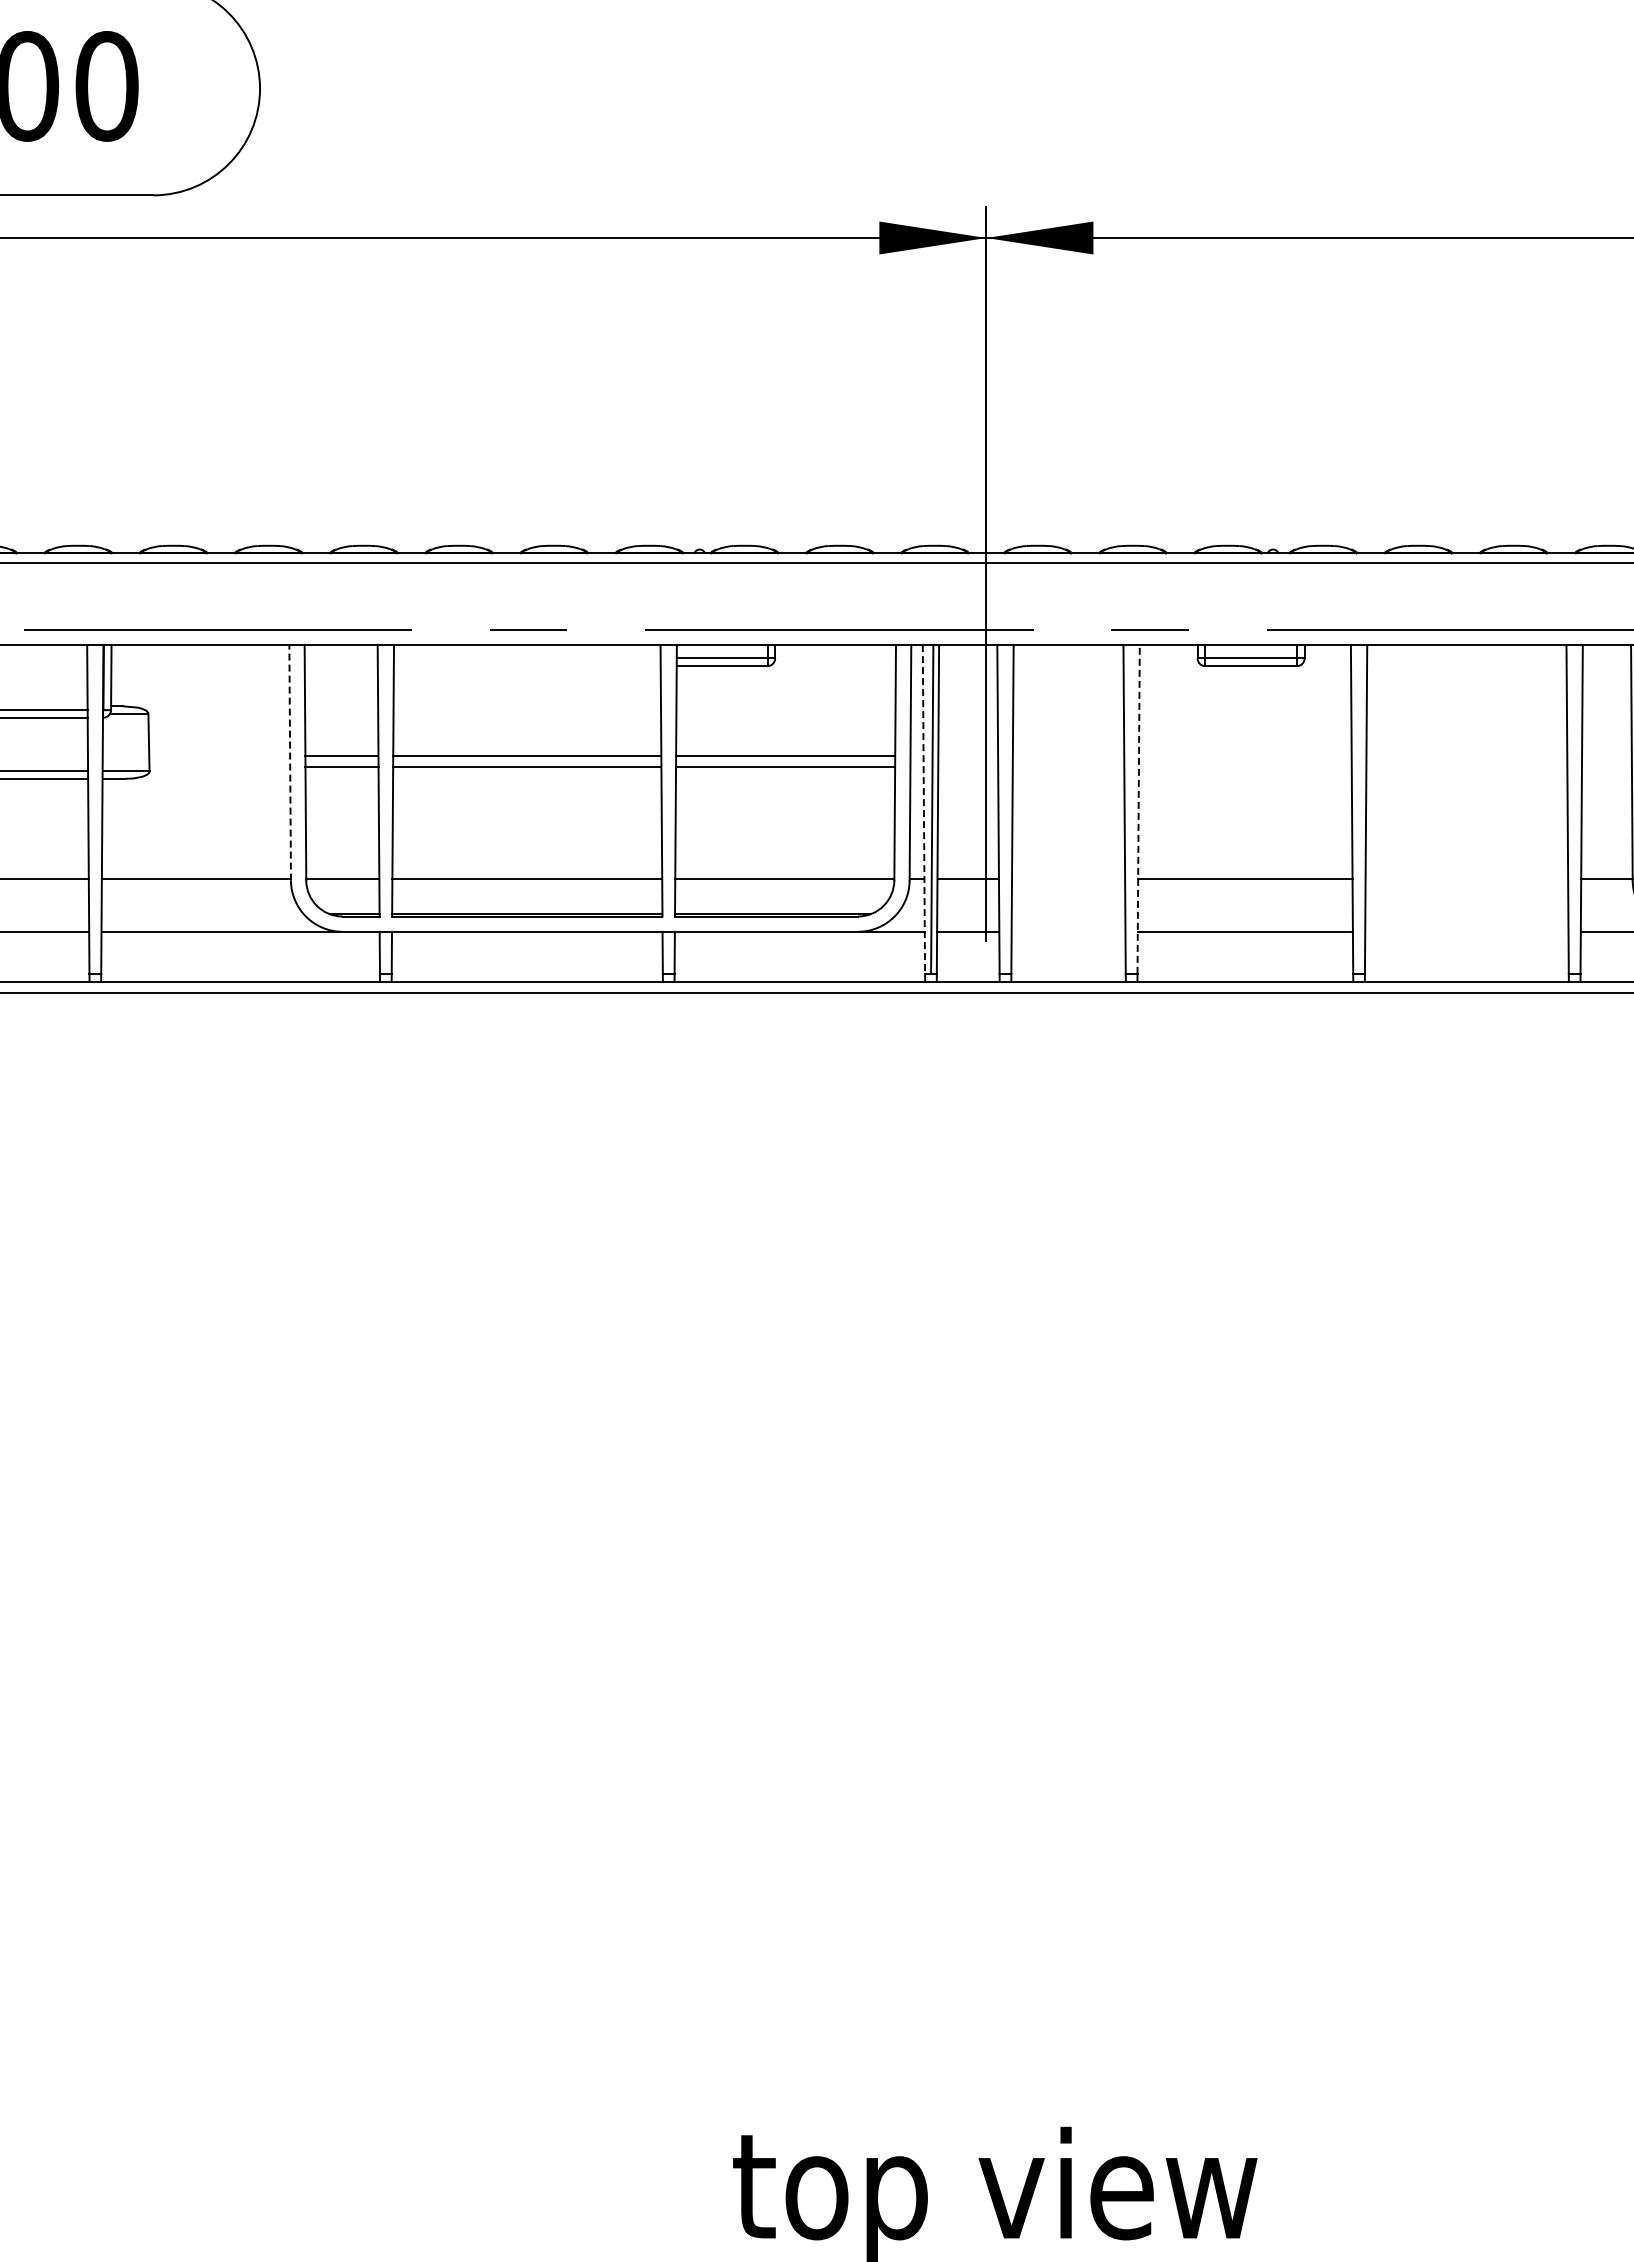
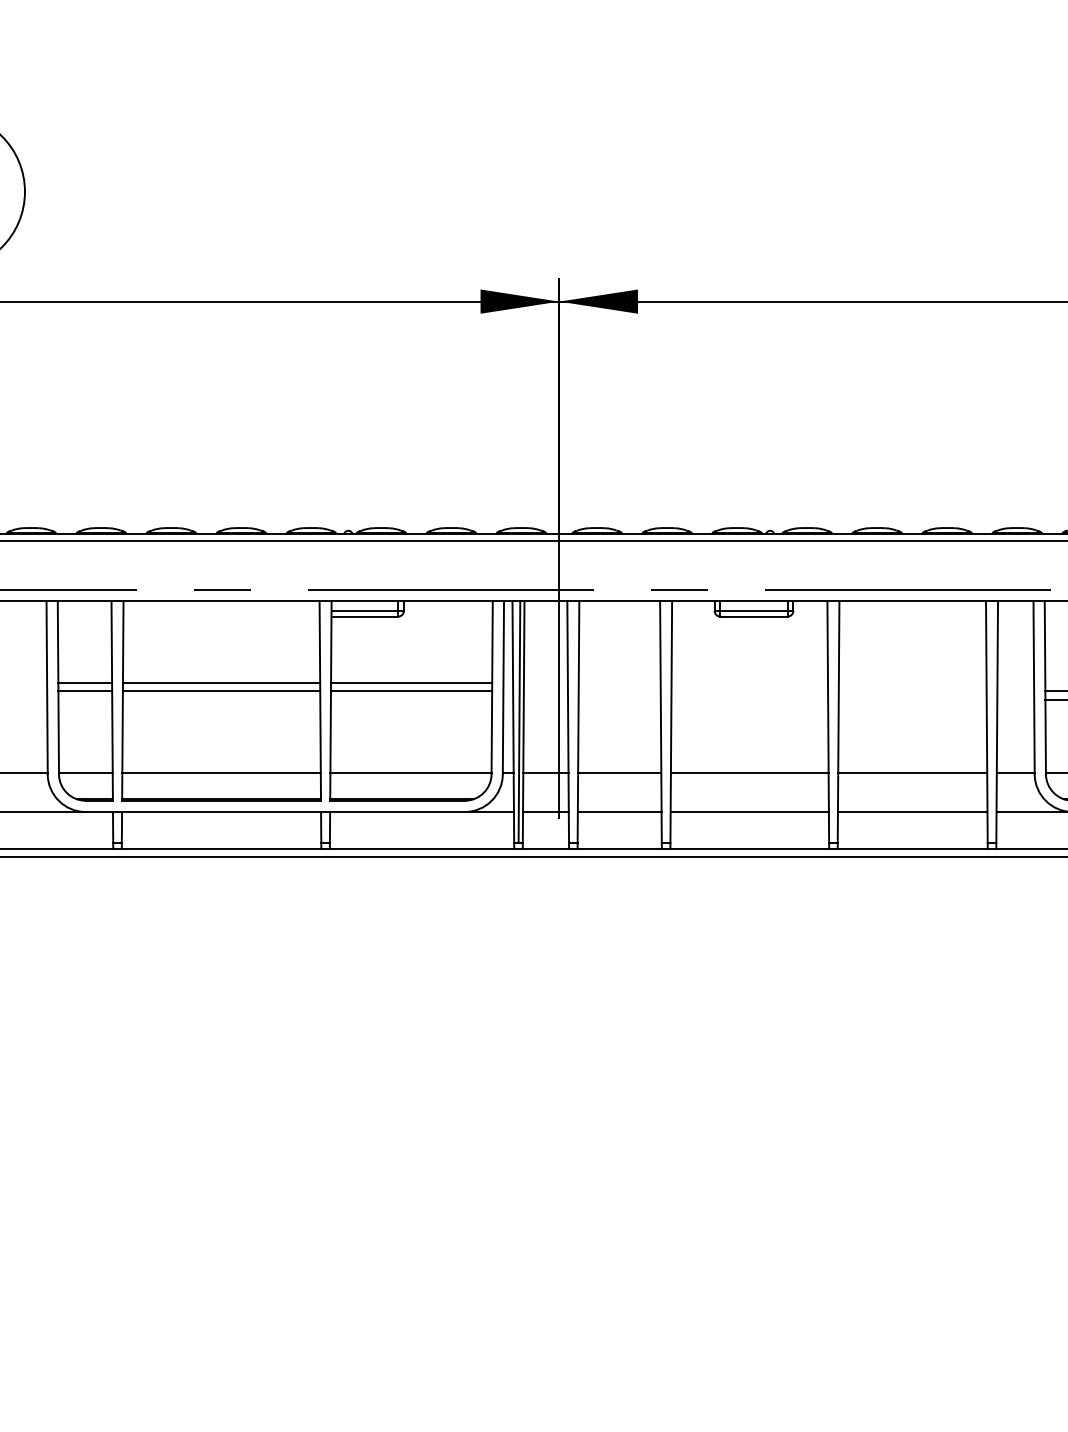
line: (290, 762) -> (47, 687), dashed -> solid
line: (1138, 808) -> (671, 721), dashed -> solid
line: (923, 809) -> (513, 722), dashed -> solid
line: (1068, 878) -> (619, 772), added
line: (1466, 878) -> (912, 772), added
line: (1068, 931) -> (619, 811), added
line: (1466, 931) -> (912, 811), added

